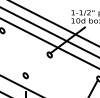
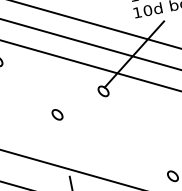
part: (25, 75) -> (56, 114), moved

